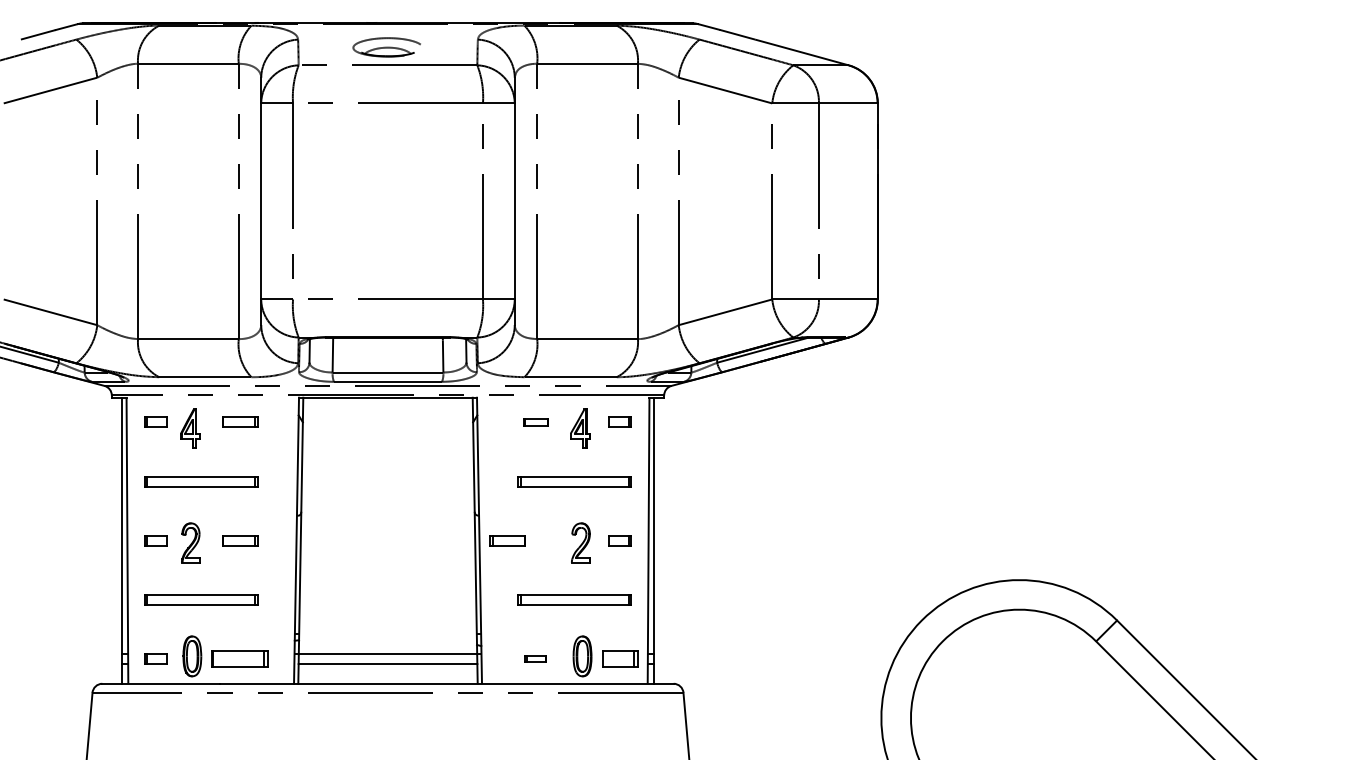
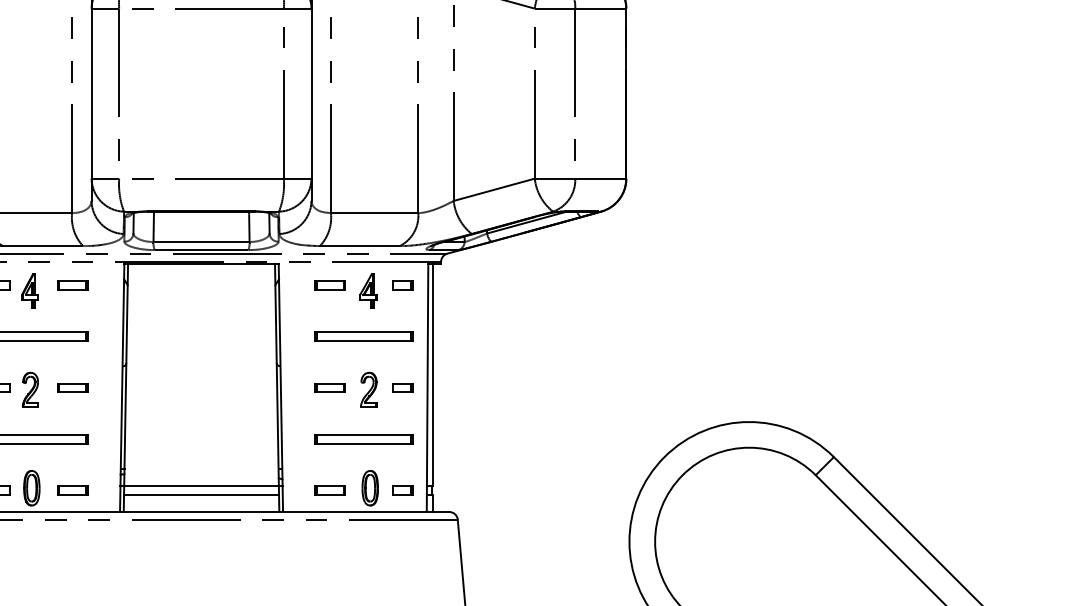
part: (535, 421) -> (329, 284), size x1.43
part: (507, 540) -> (329, 387), moved
part: (240, 658) -> (73, 490), size x0.62
part: (535, 658) -> (329, 490), size x1.67
part: (619, 658) -> (402, 490), size x0.62

